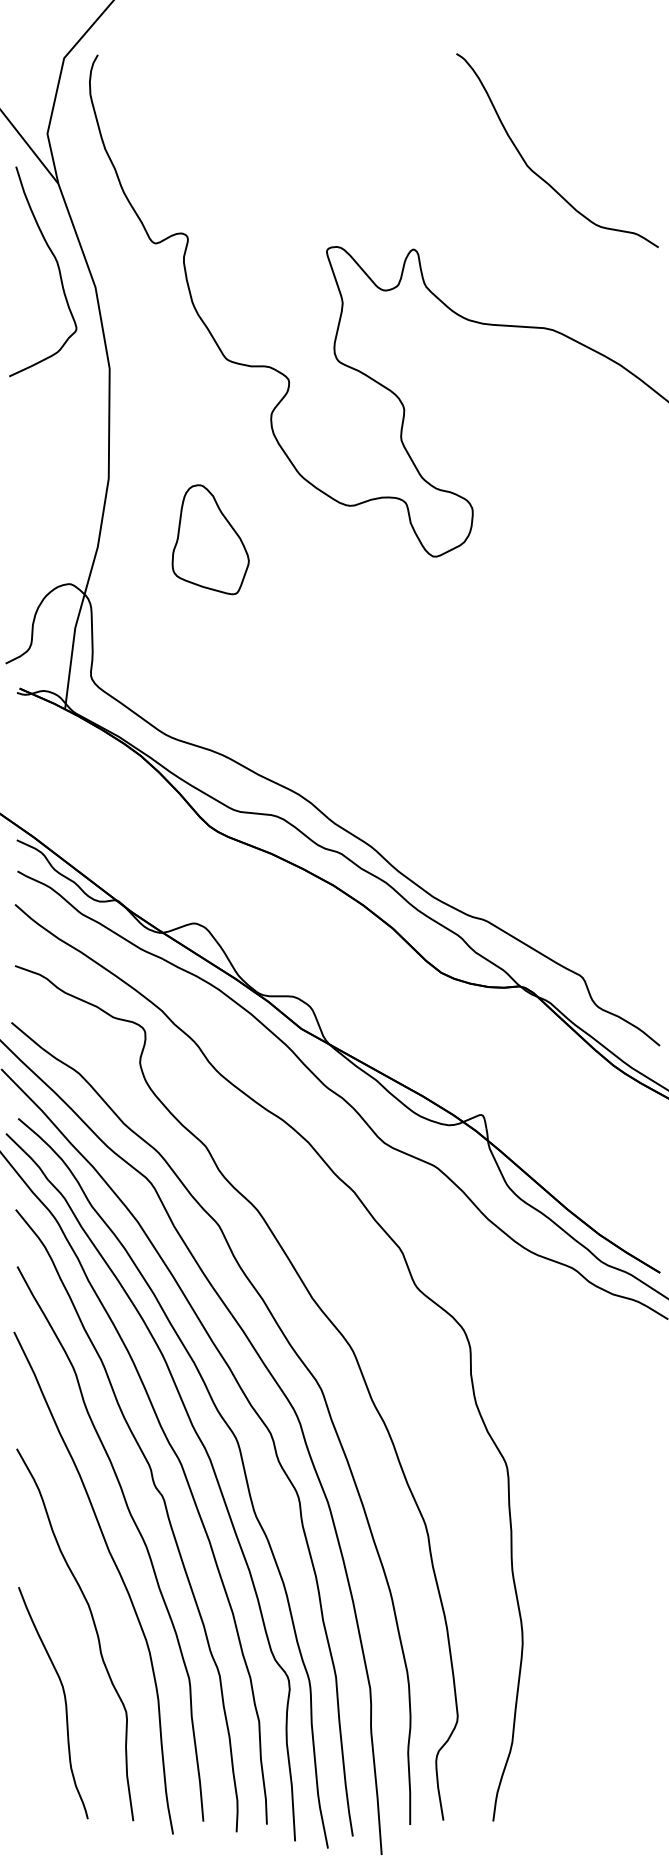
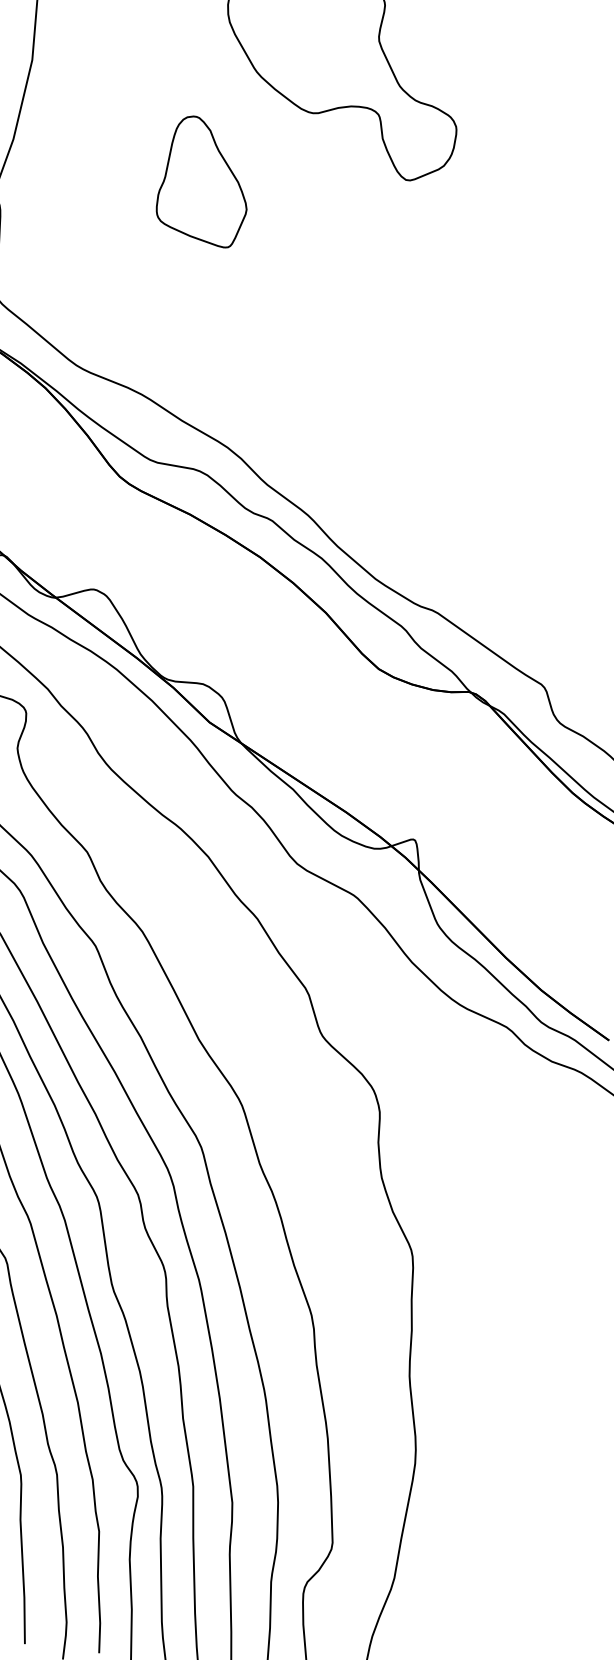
part: (210, 539) -> (203, 181), moved

